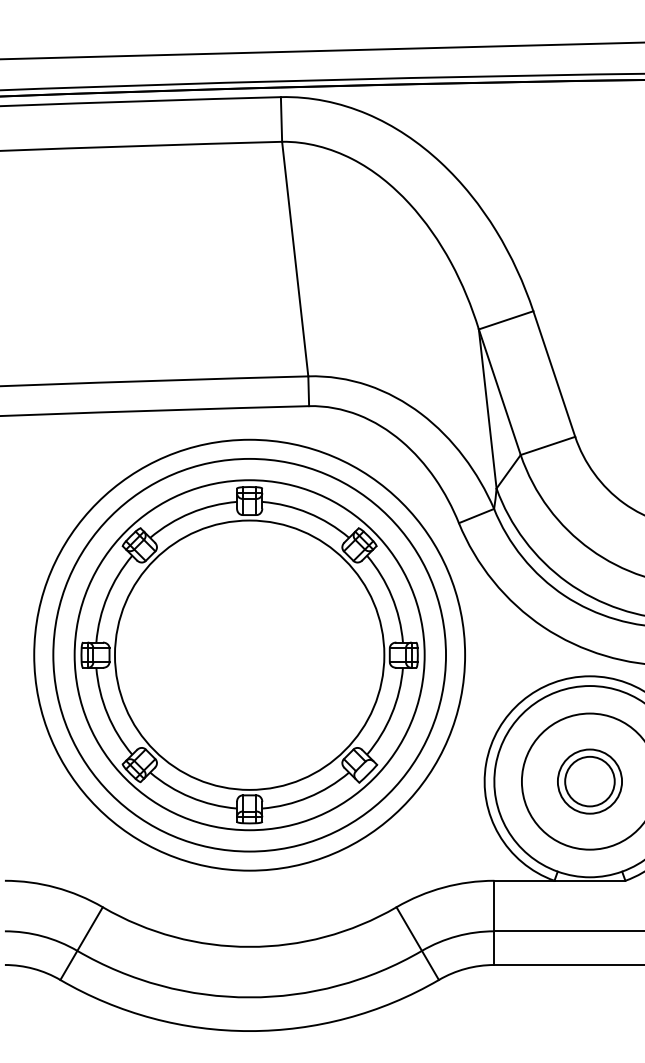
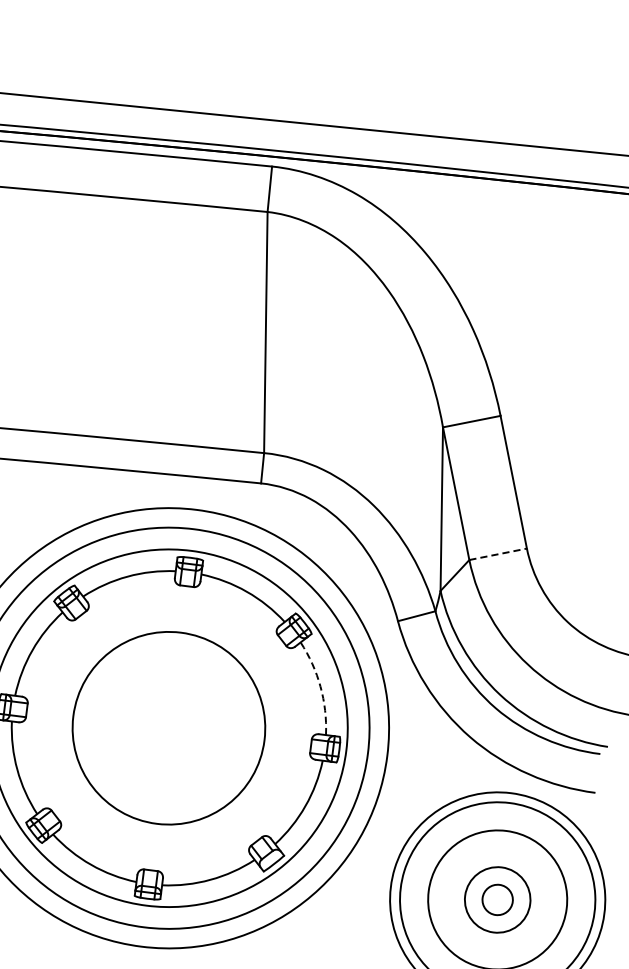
line: (547, 445) -> (497, 553), solid -> dashed
arc: (391, 596) -> (320, 686), solid -> dashed
circle: (249, 654) -> (168, 727), size x0.7
circle: (589, 781) -> (497, 899), size x0.6

